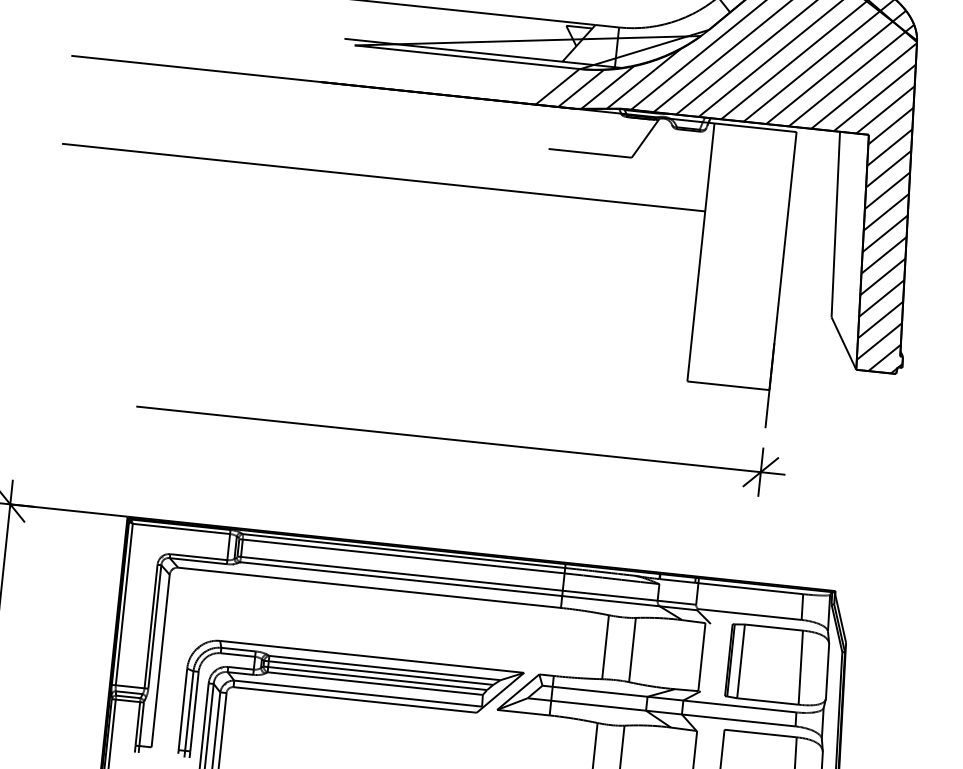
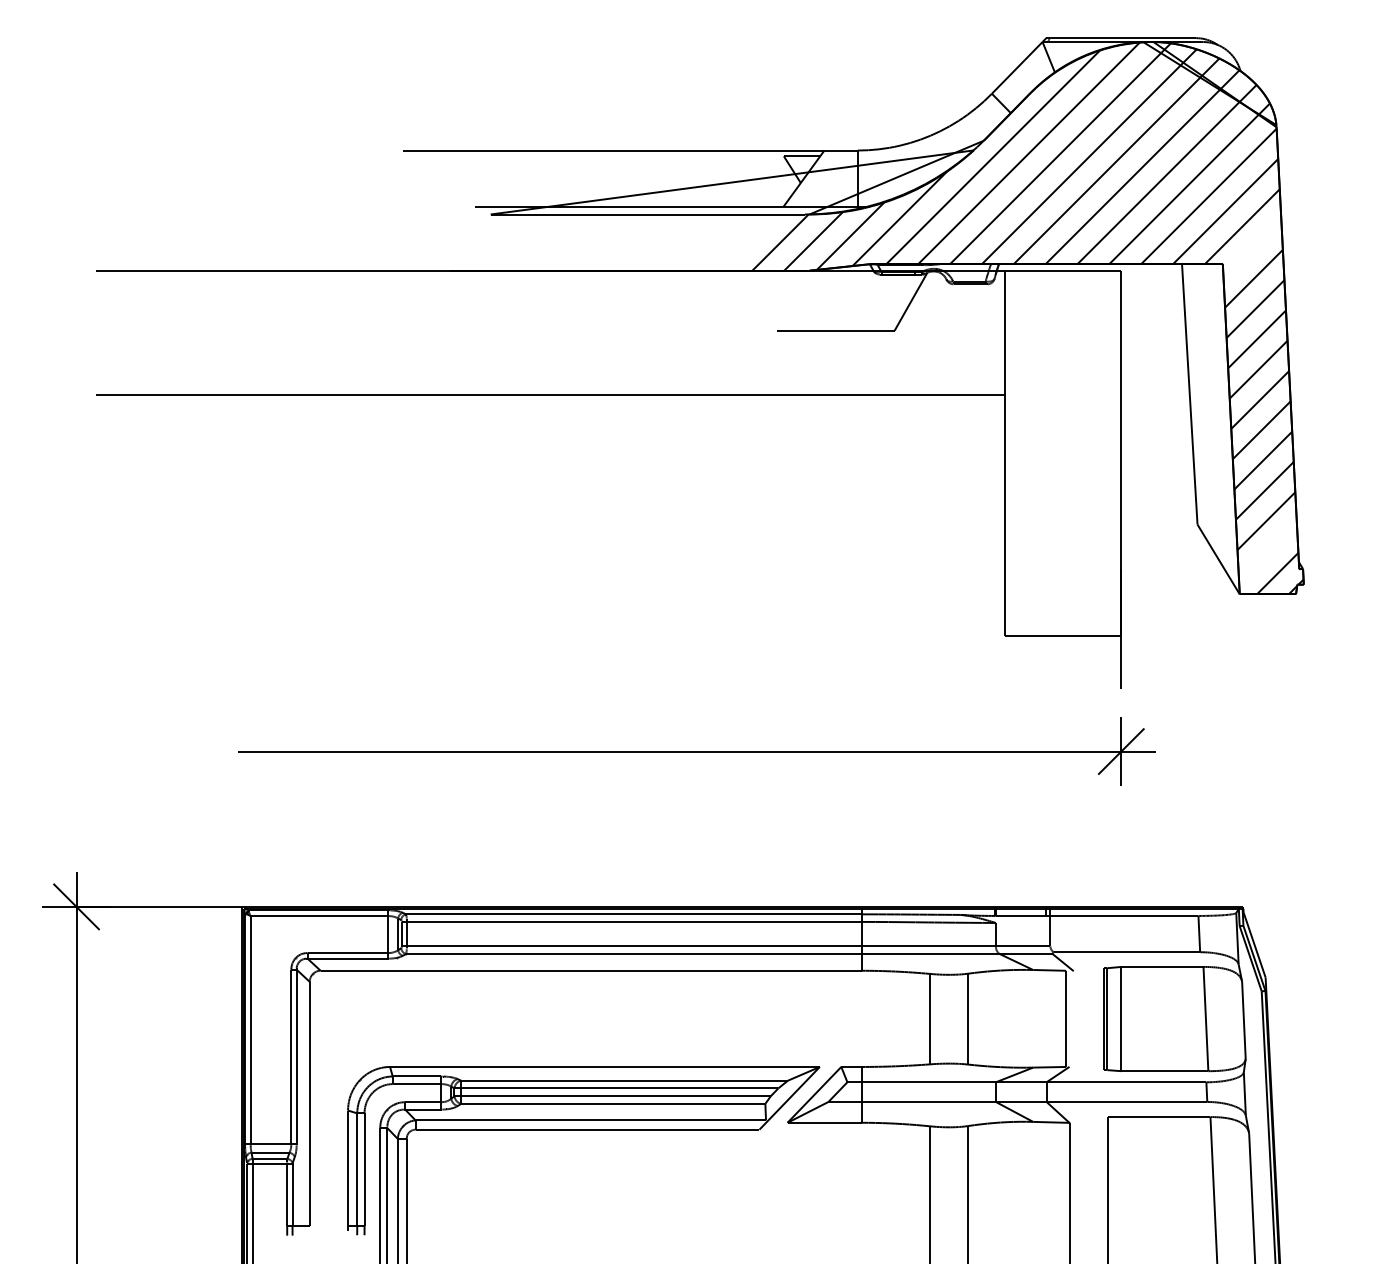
line: (891, 126) -> (1252, 248), removed
line: (879, 341) -> (1267, 551), removed

